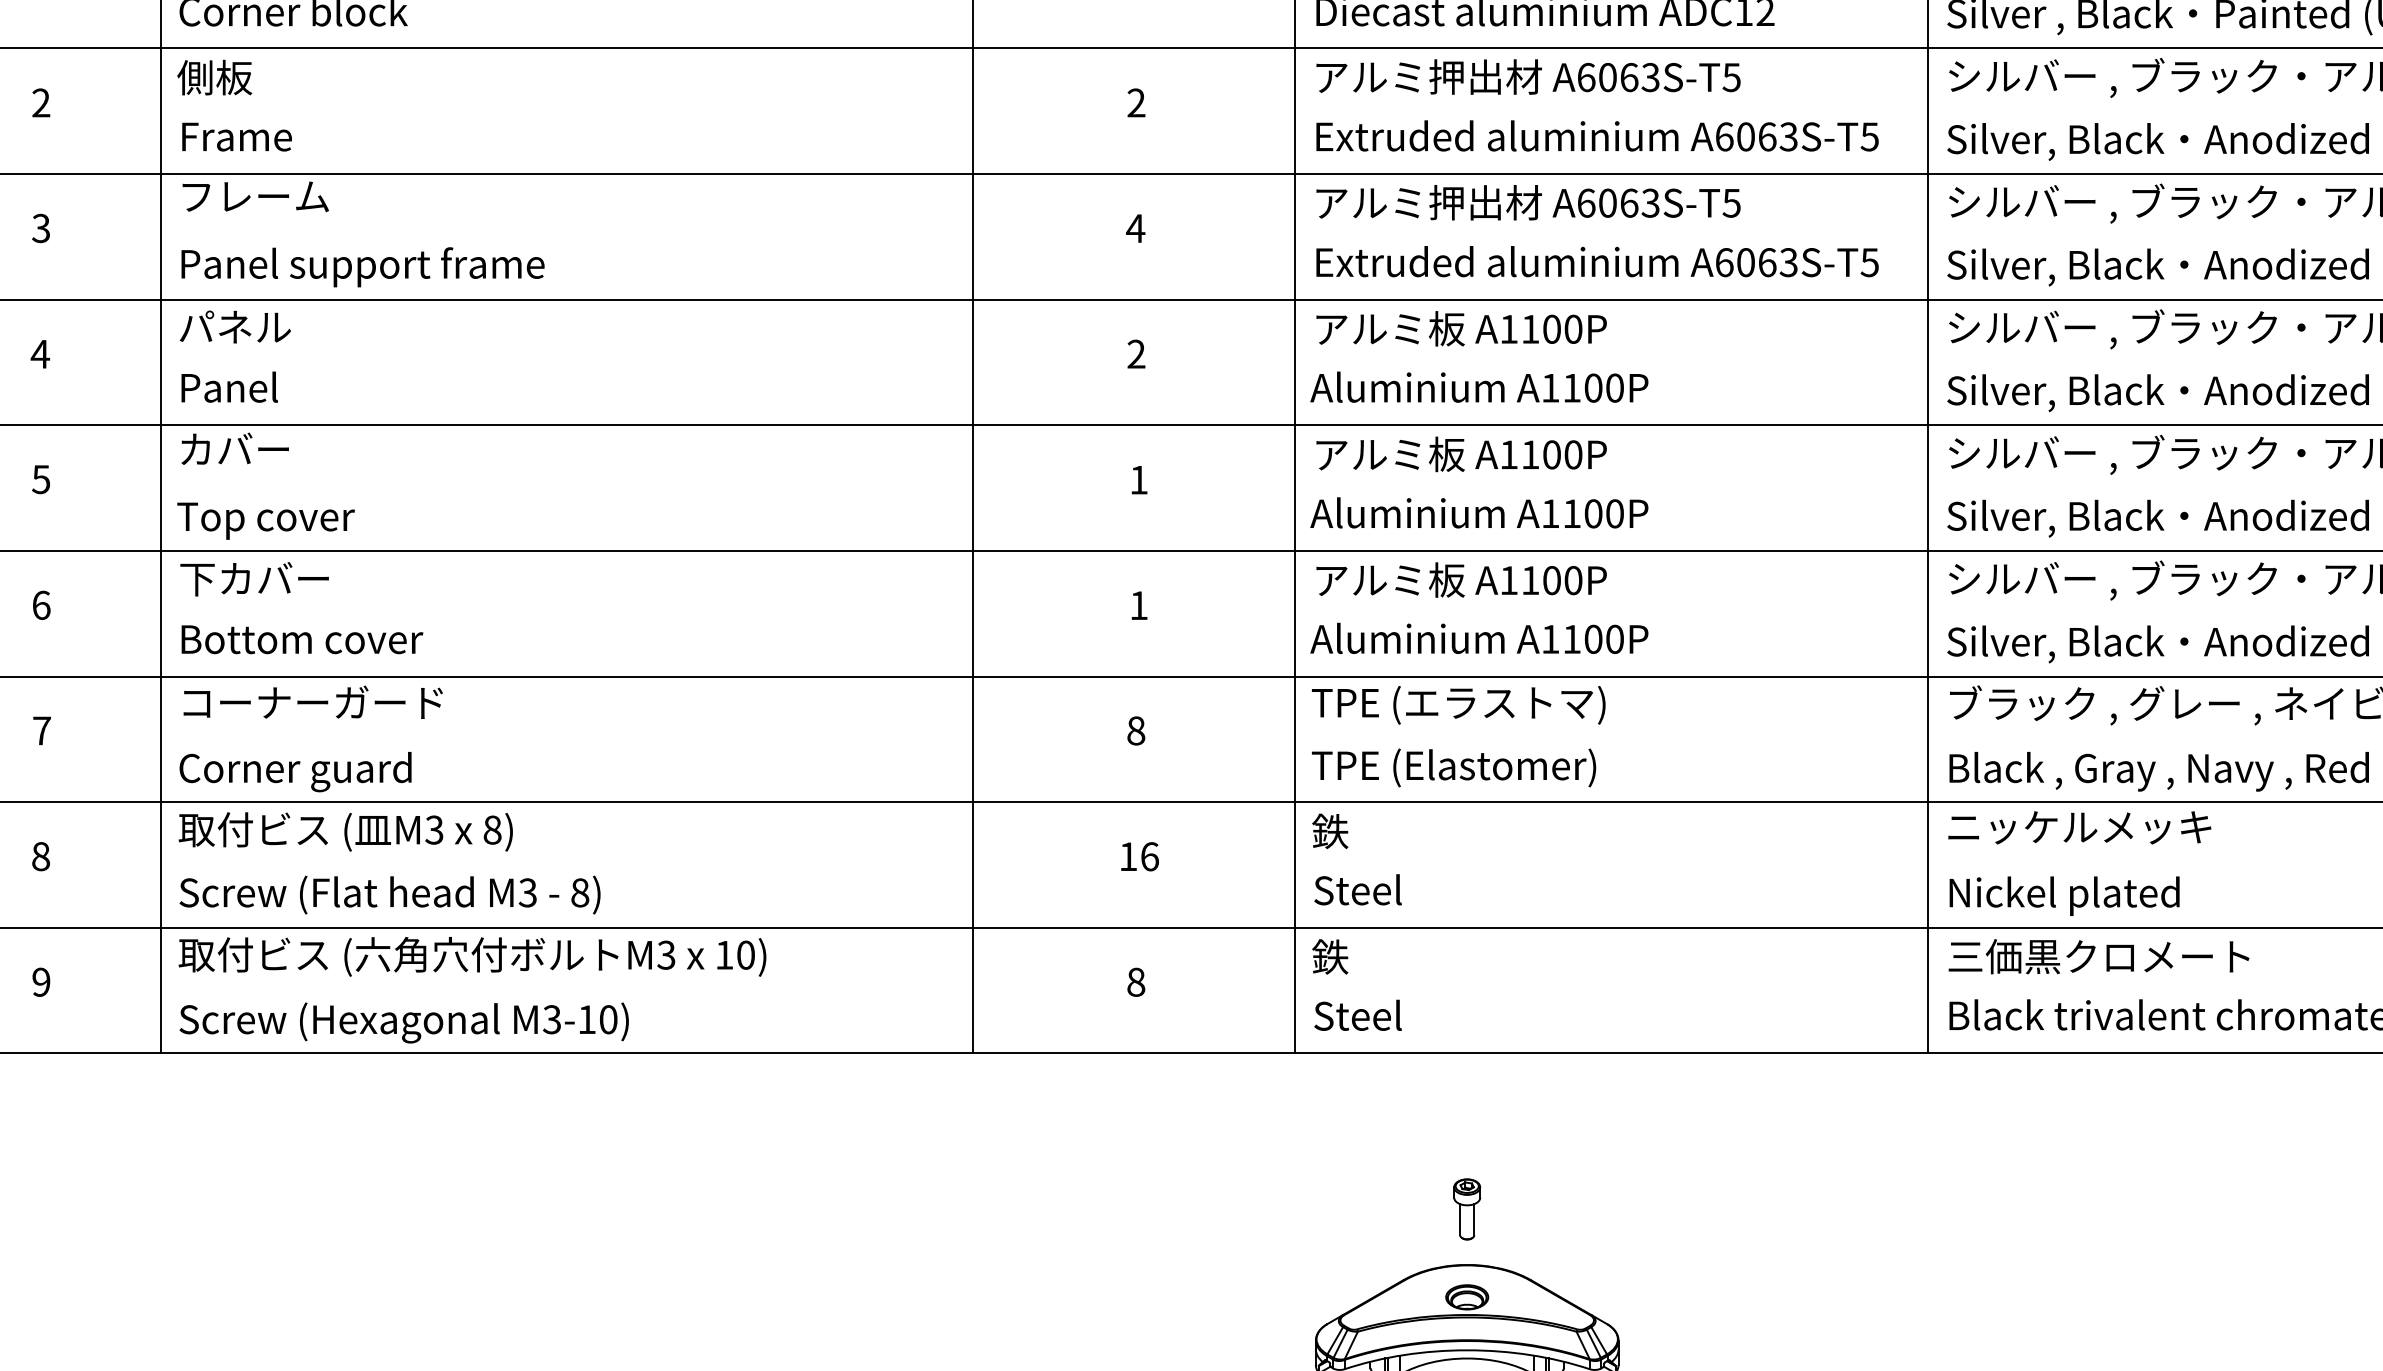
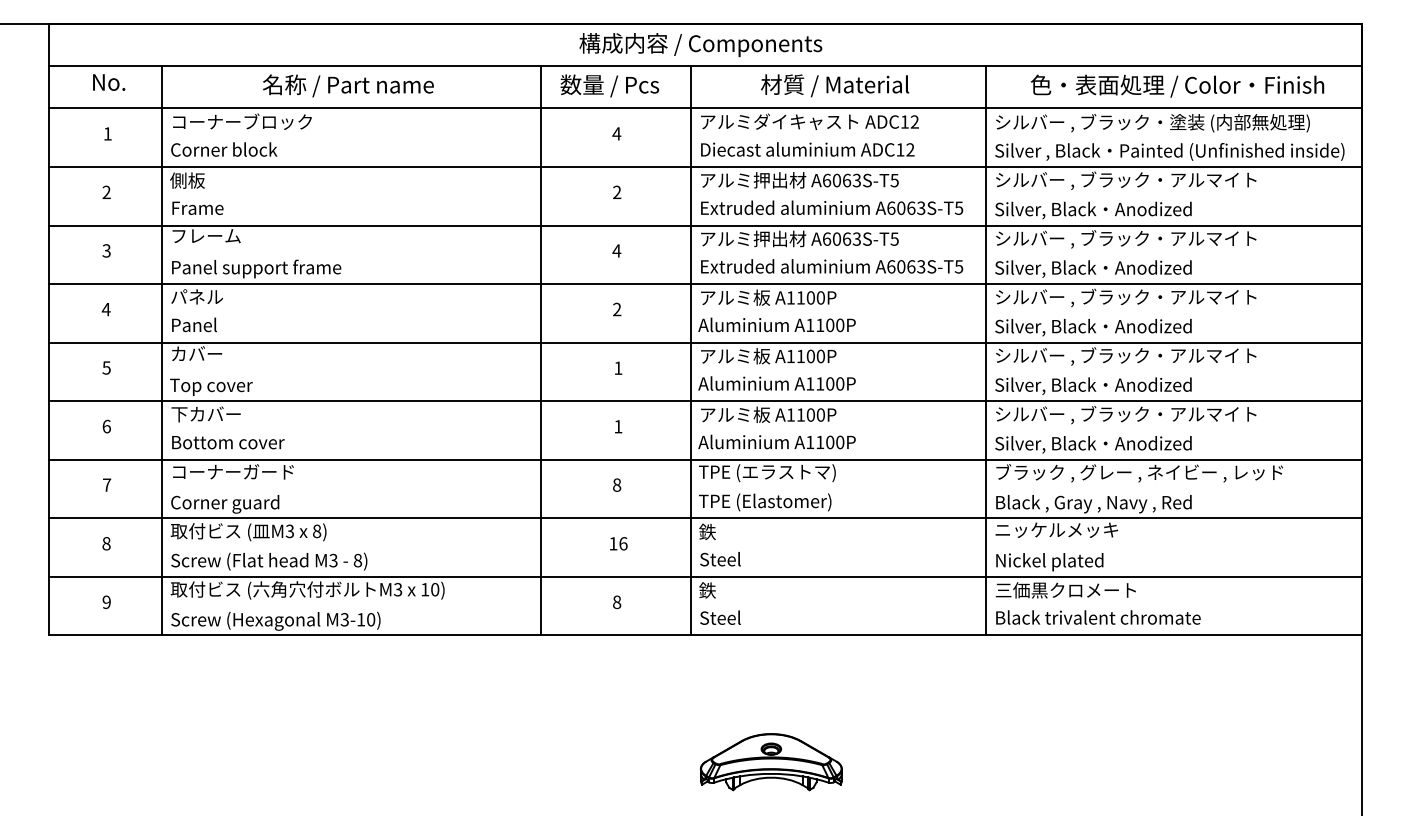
part: (1467, 1210) -> (771, 708), removed

